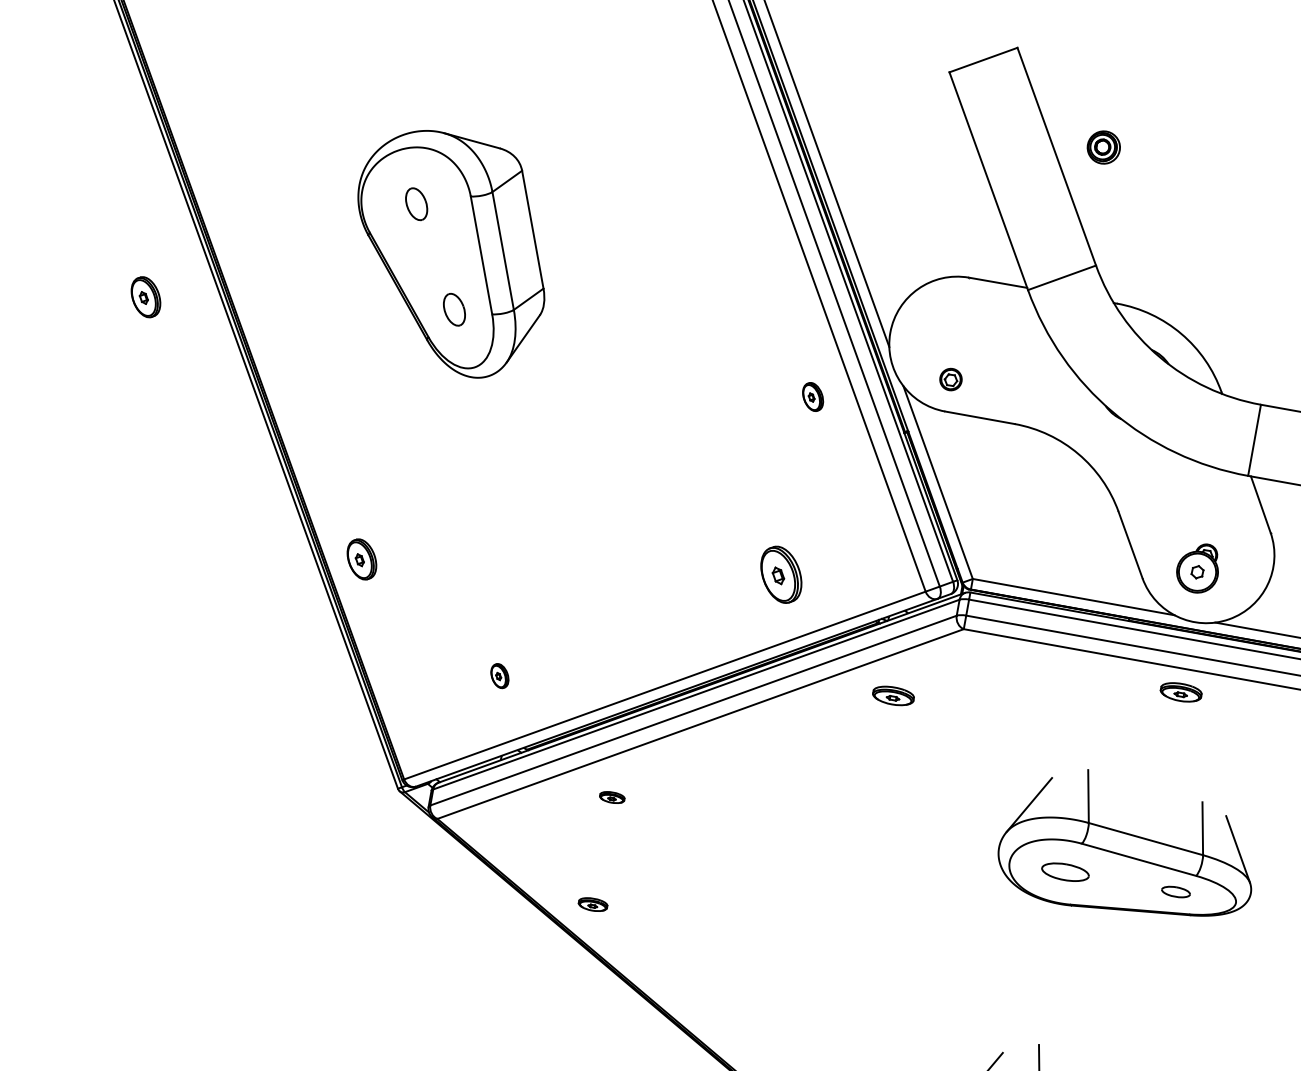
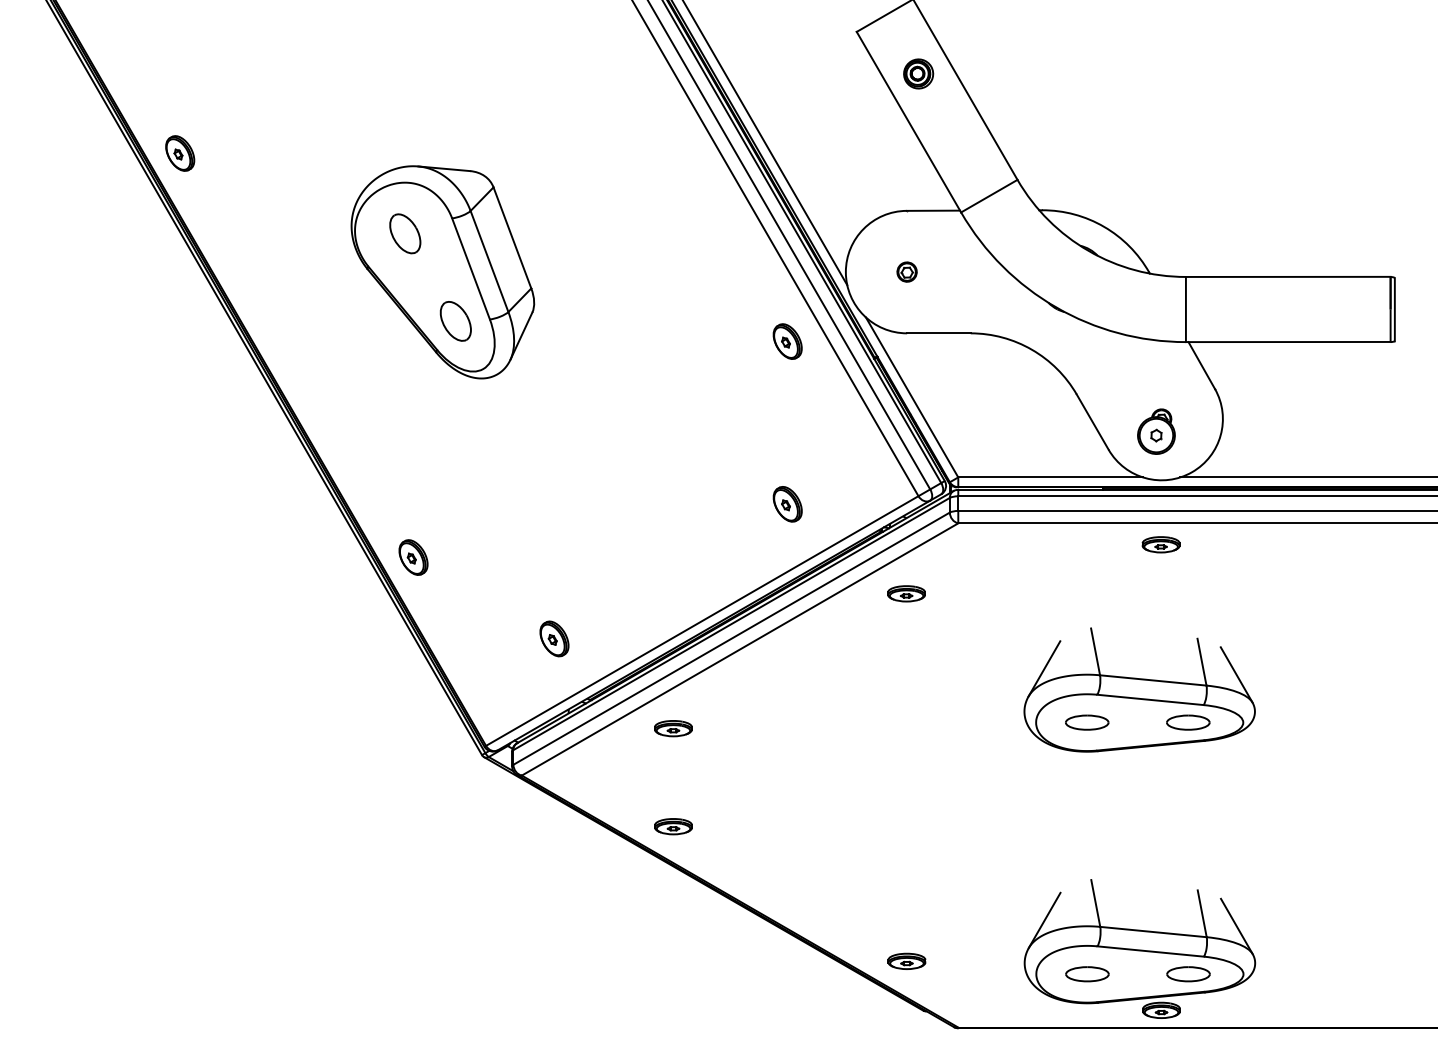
part: (1103, 146) -> (918, 73), moved
part: (416, 203) -> (405, 233), size x1.43
part: (146, 297) -> (180, 153), moved
part: (454, 309) -> (455, 321), size x1.43
part: (950, 378) -> (906, 271), moved
part: (812, 396) -> (787, 341), size x1.43
part: (780, 574) -> (787, 504), size x0.71
part: (500, 675) -> (554, 638), size x1.67
part: (612, 797) -> (673, 728), size x1.67
part: (1176, 891) -> (1188, 722), size x1.67
part: (593, 904) -> (673, 826), size x1.43

